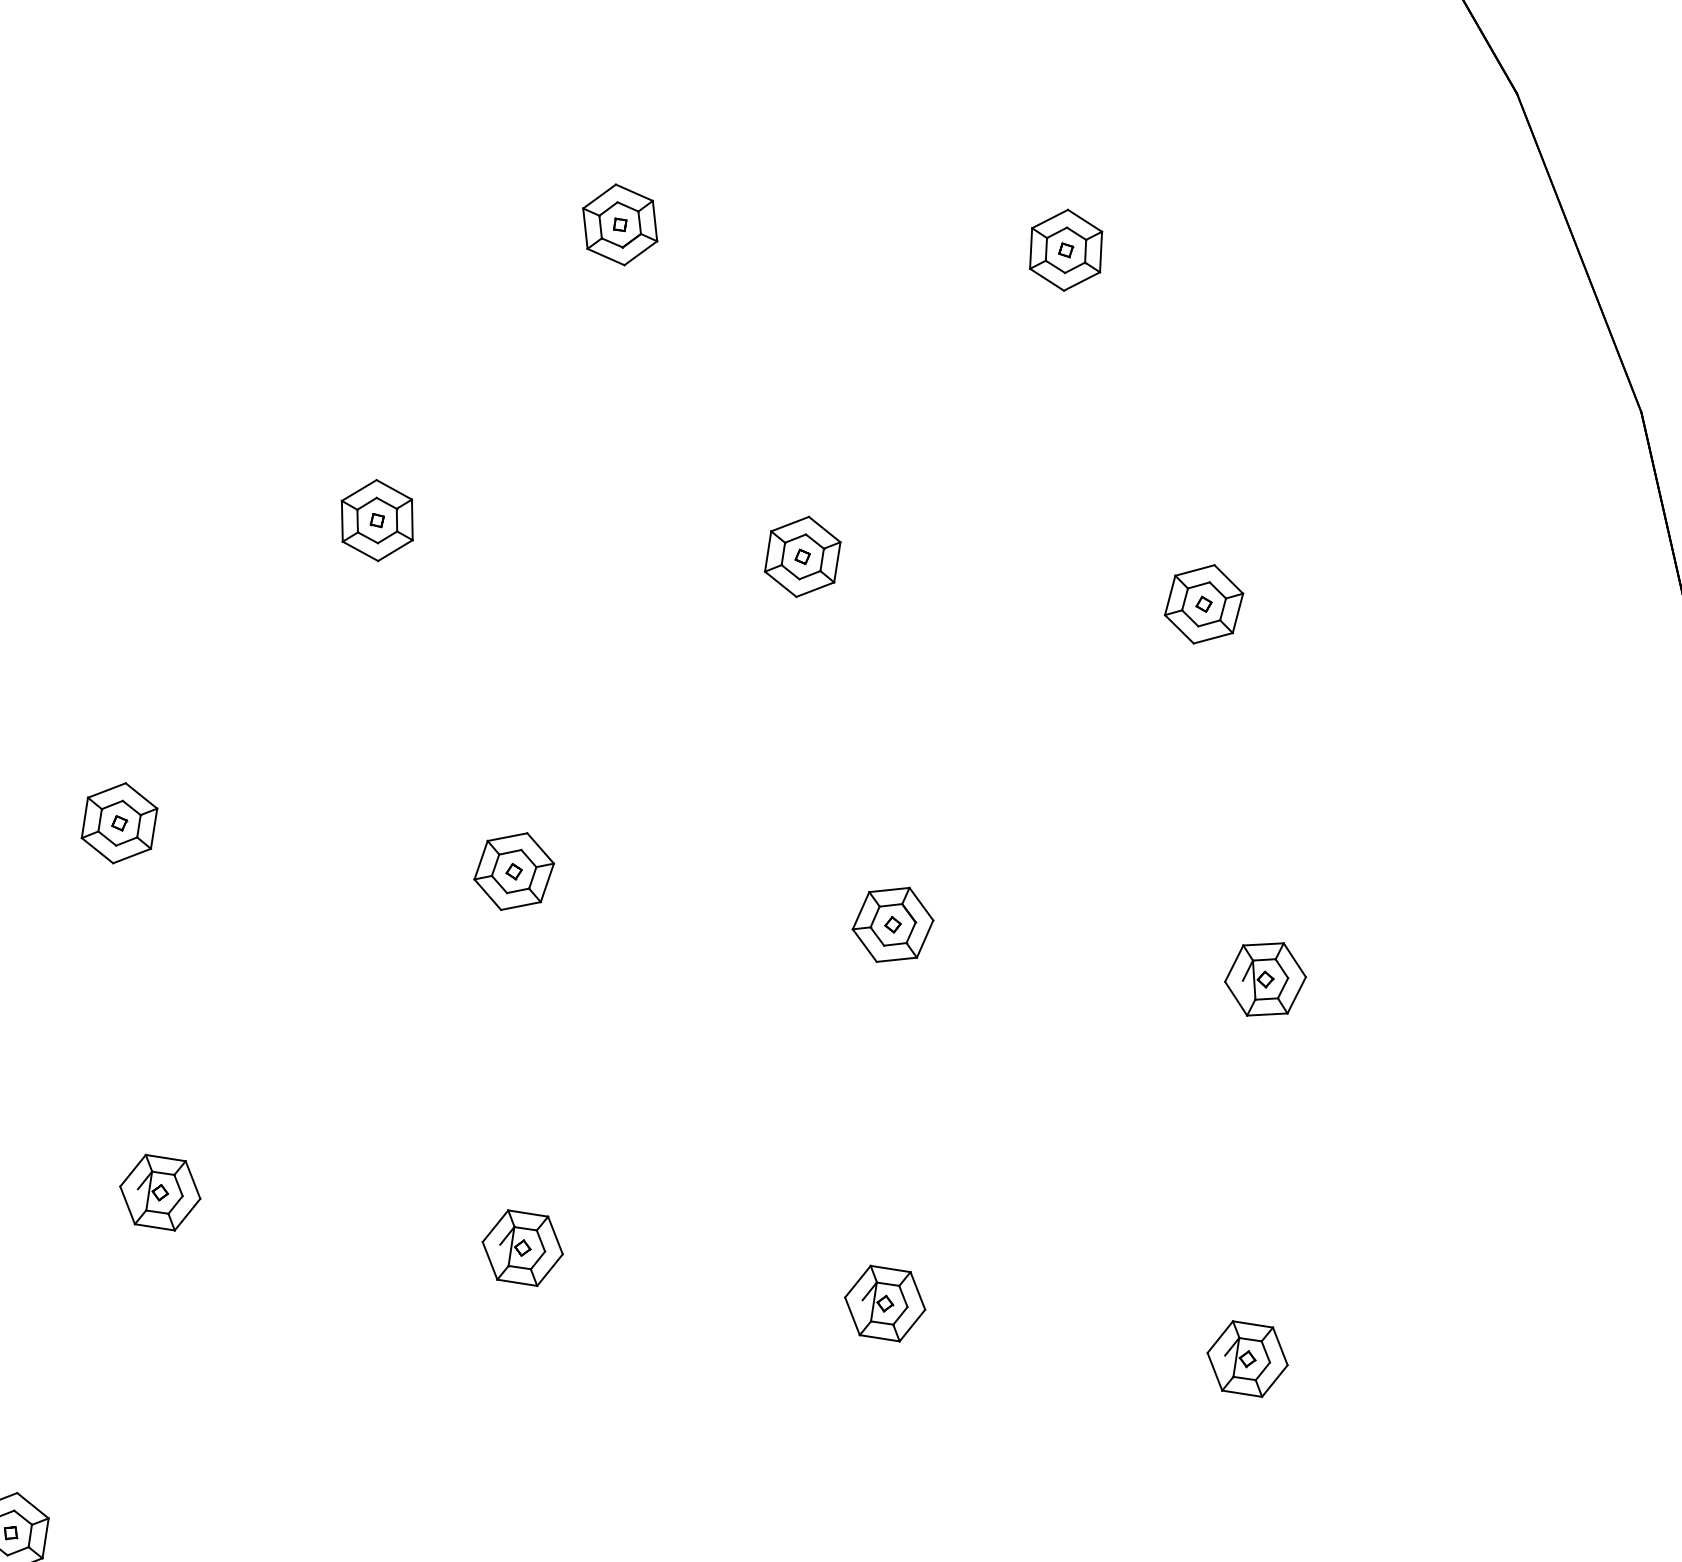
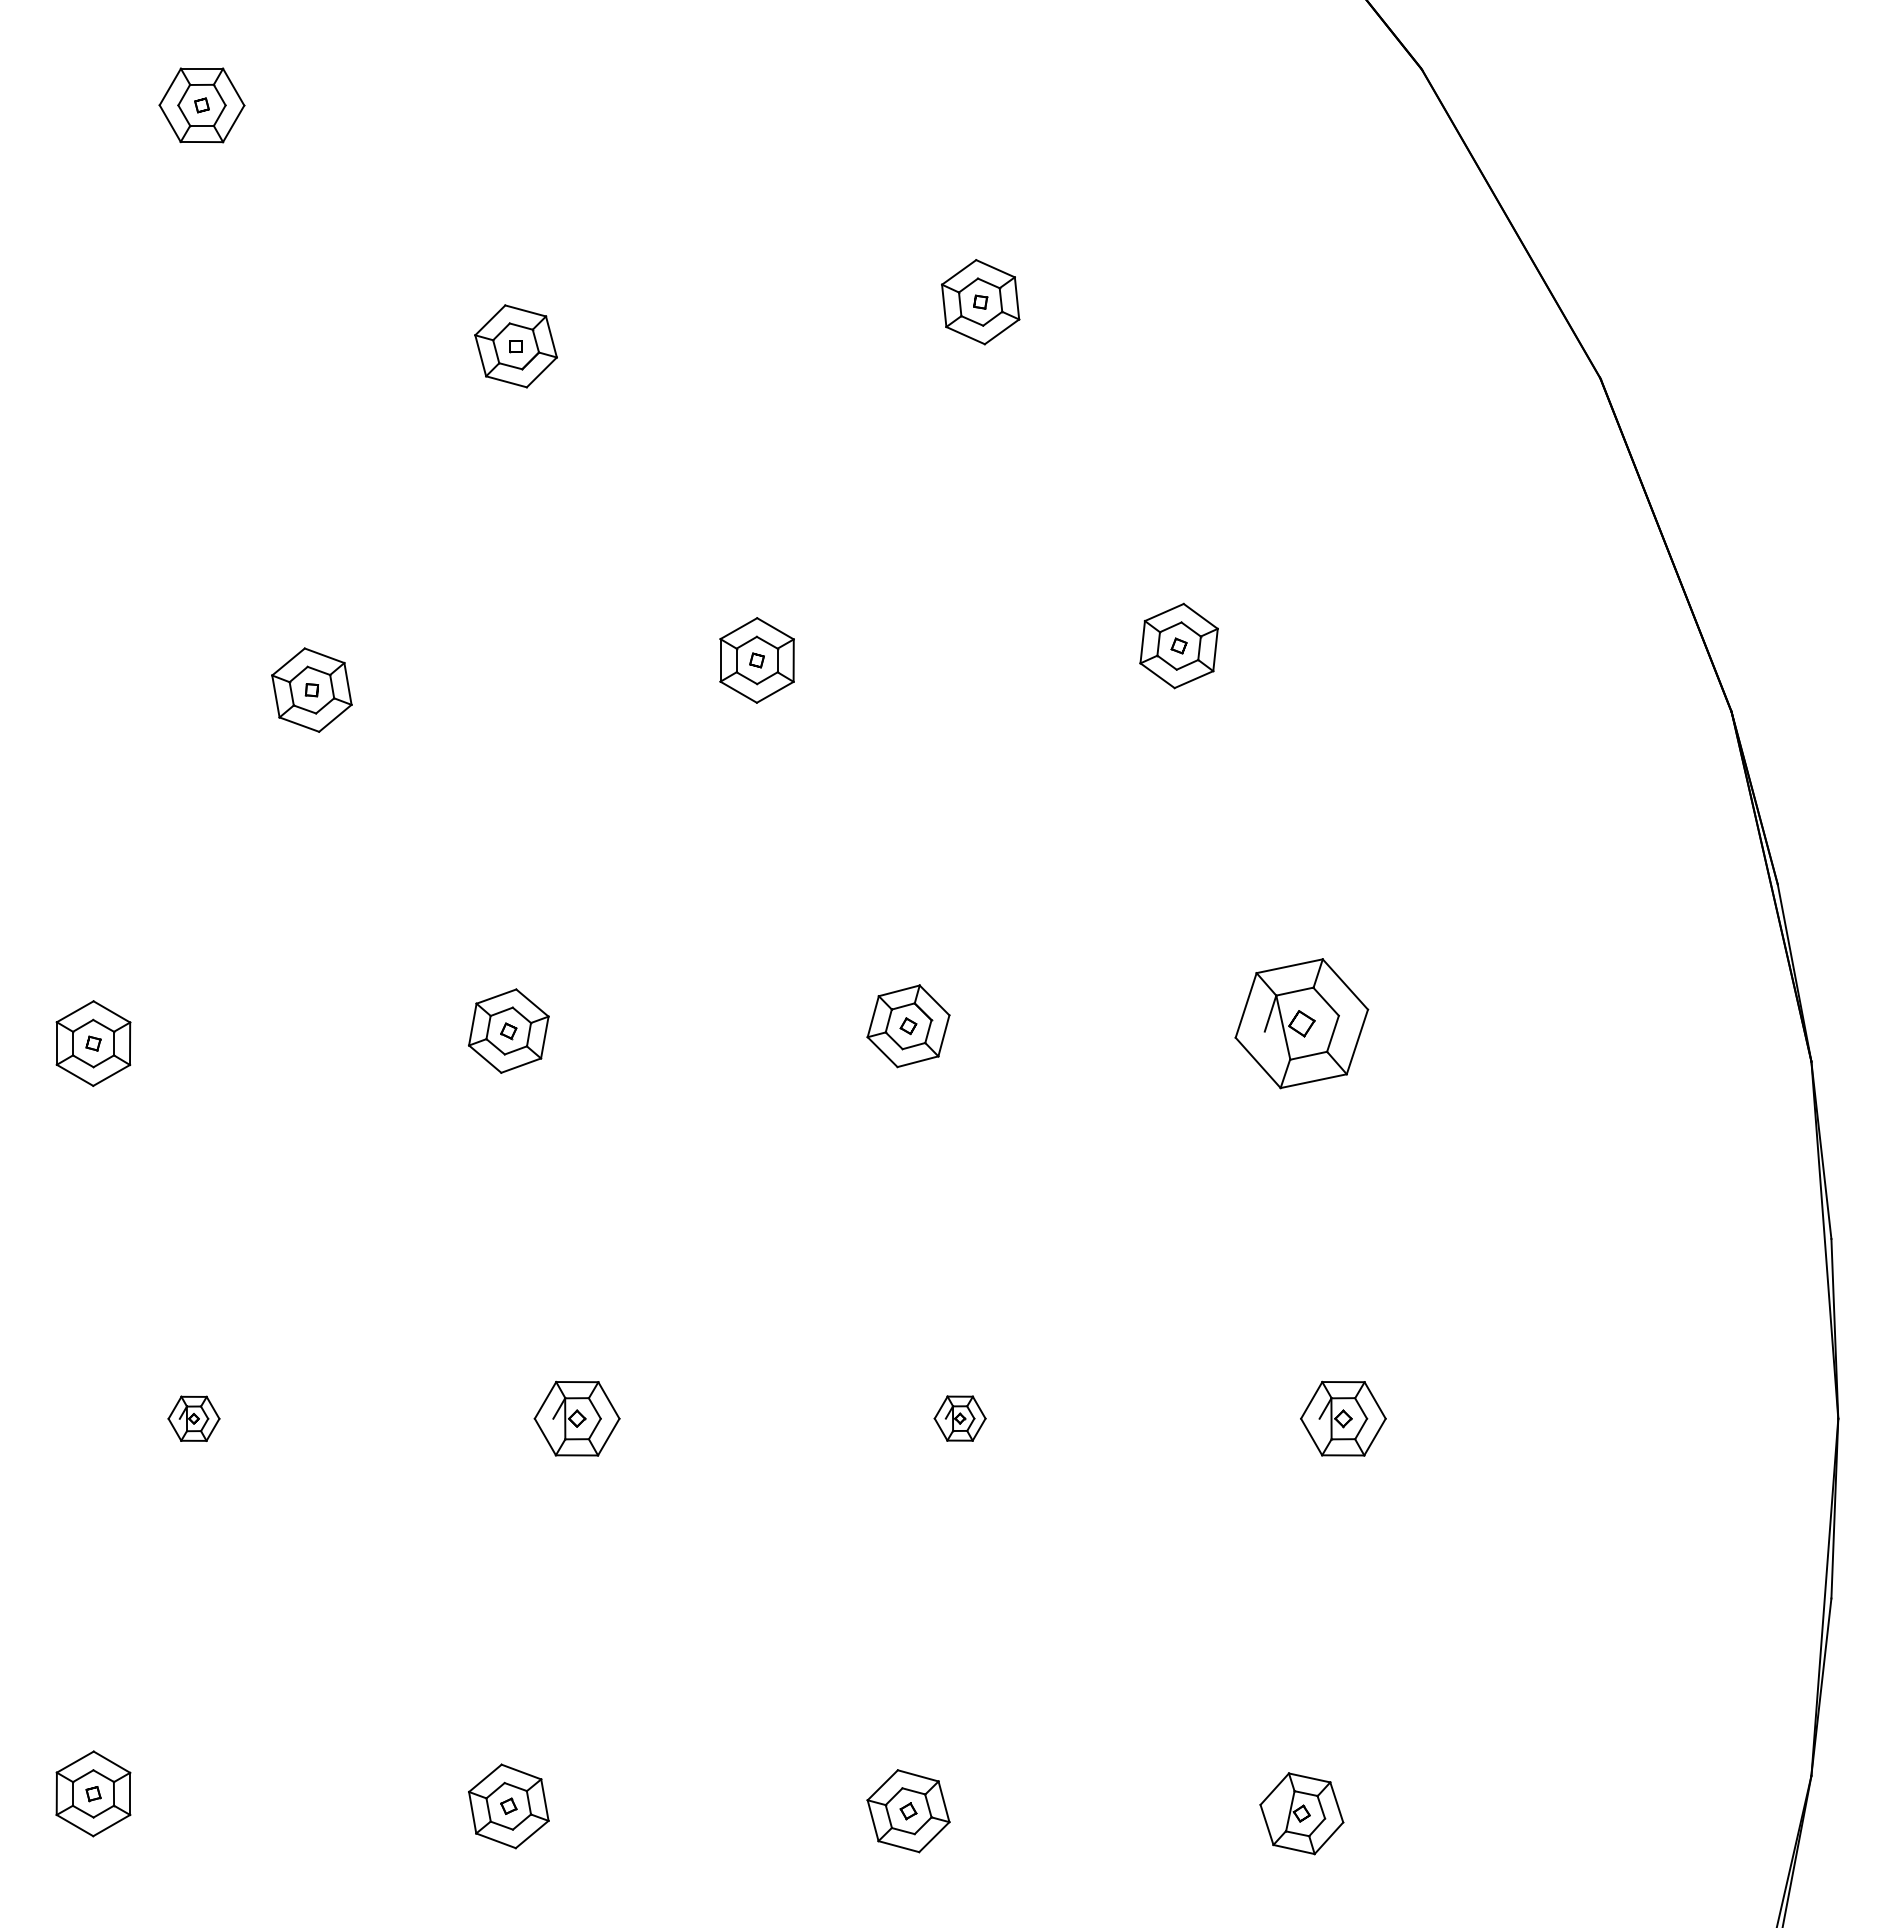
part: (1265, 979) -> (1301, 1023), size x1.6
part: (159, 1192) -> (193, 1418), size x0.6
part: (884, 1303) -> (959, 1418), size x0.6

